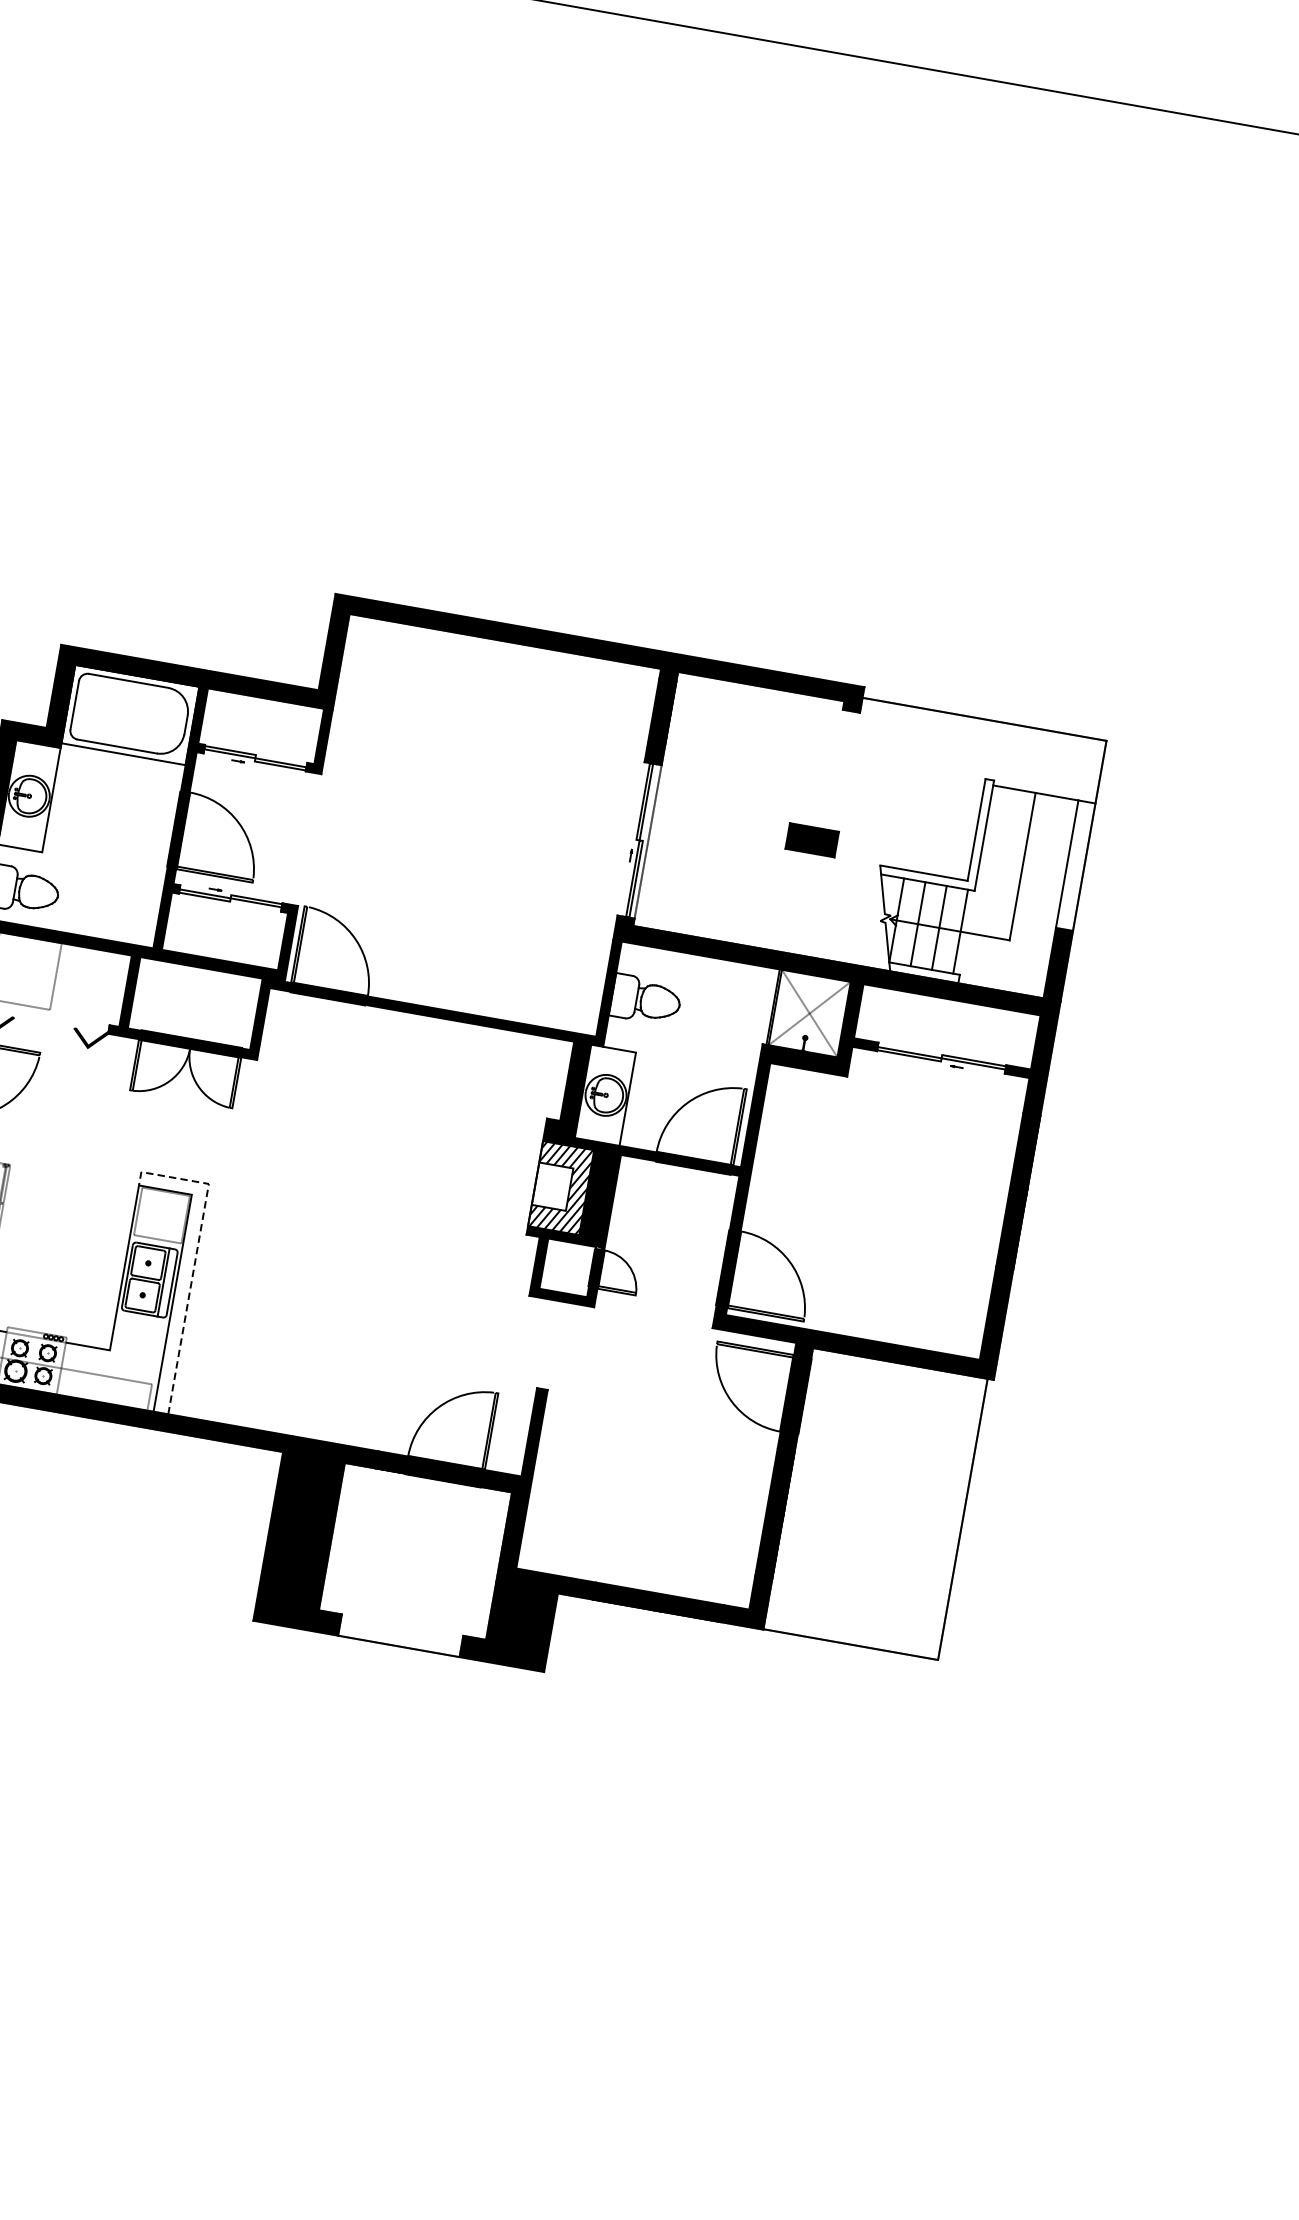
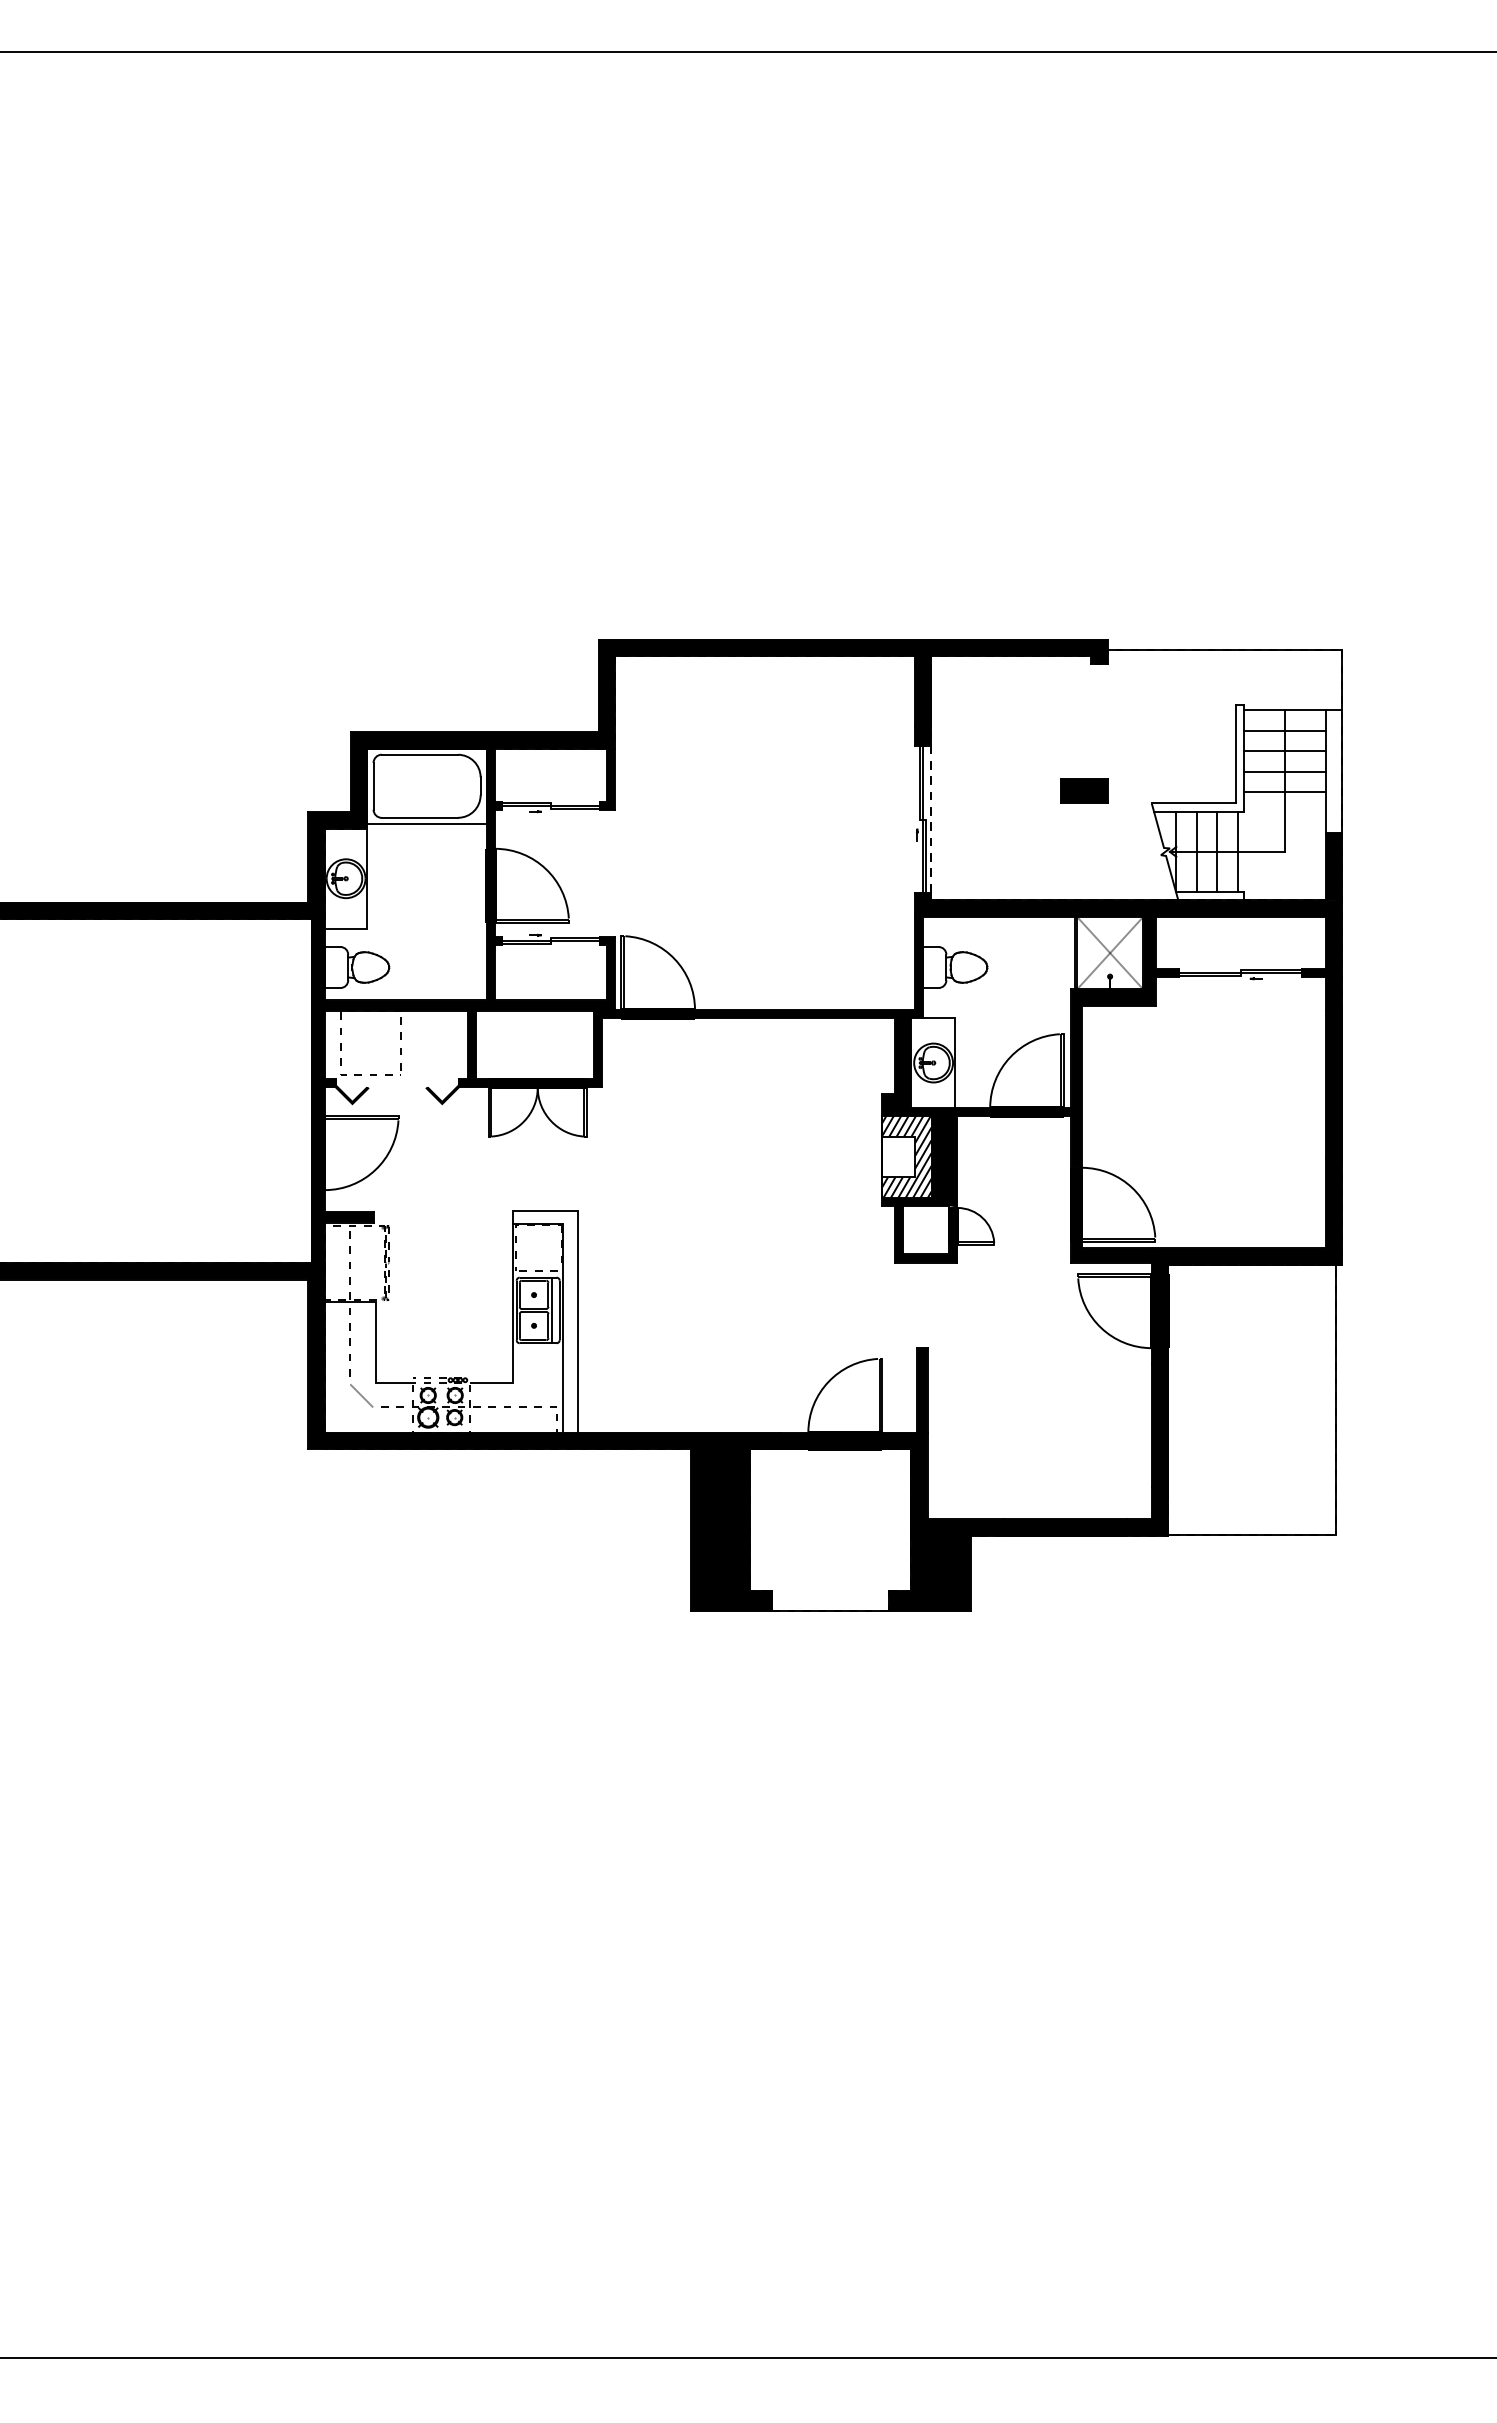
line: (1031, 814) -> (1284, 730), added
line: (1027, 835) -> (1284, 751), added
line: (1024, 856) -> (1284, 771), added
line: (1020, 878) -> (1284, 792), added
line: (195, 1257) -> (577, 1281), dashed -> solid

